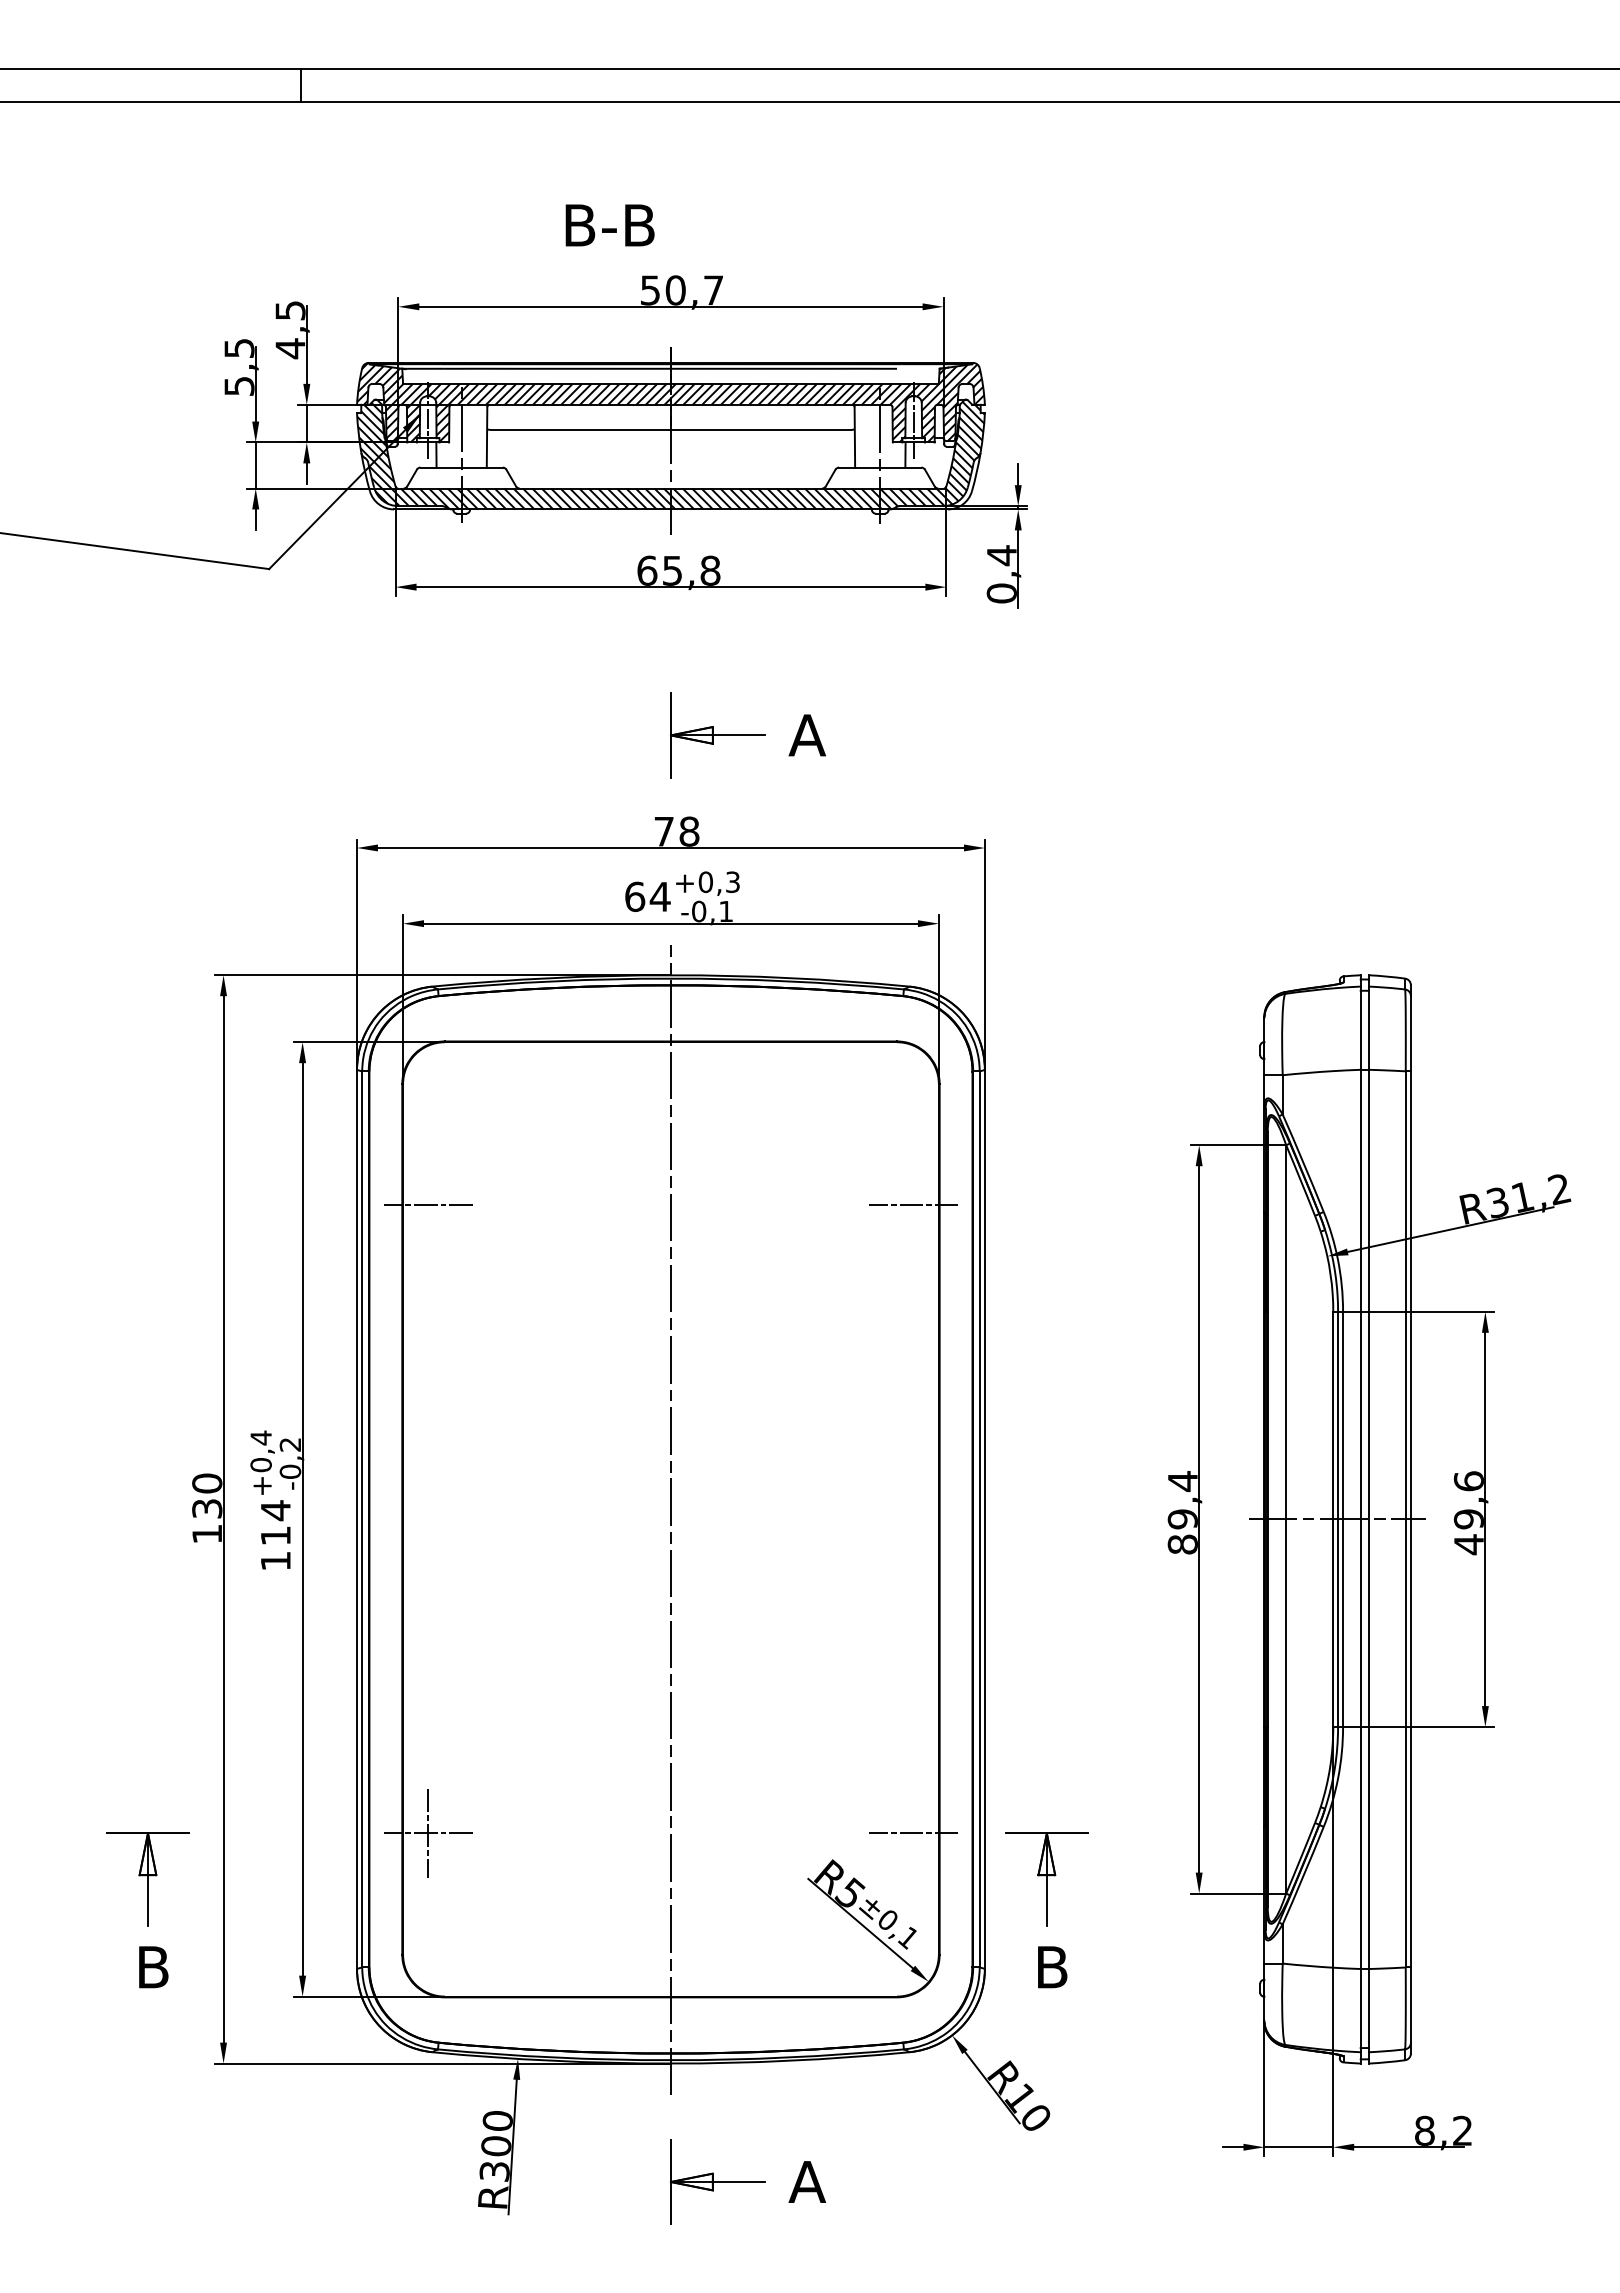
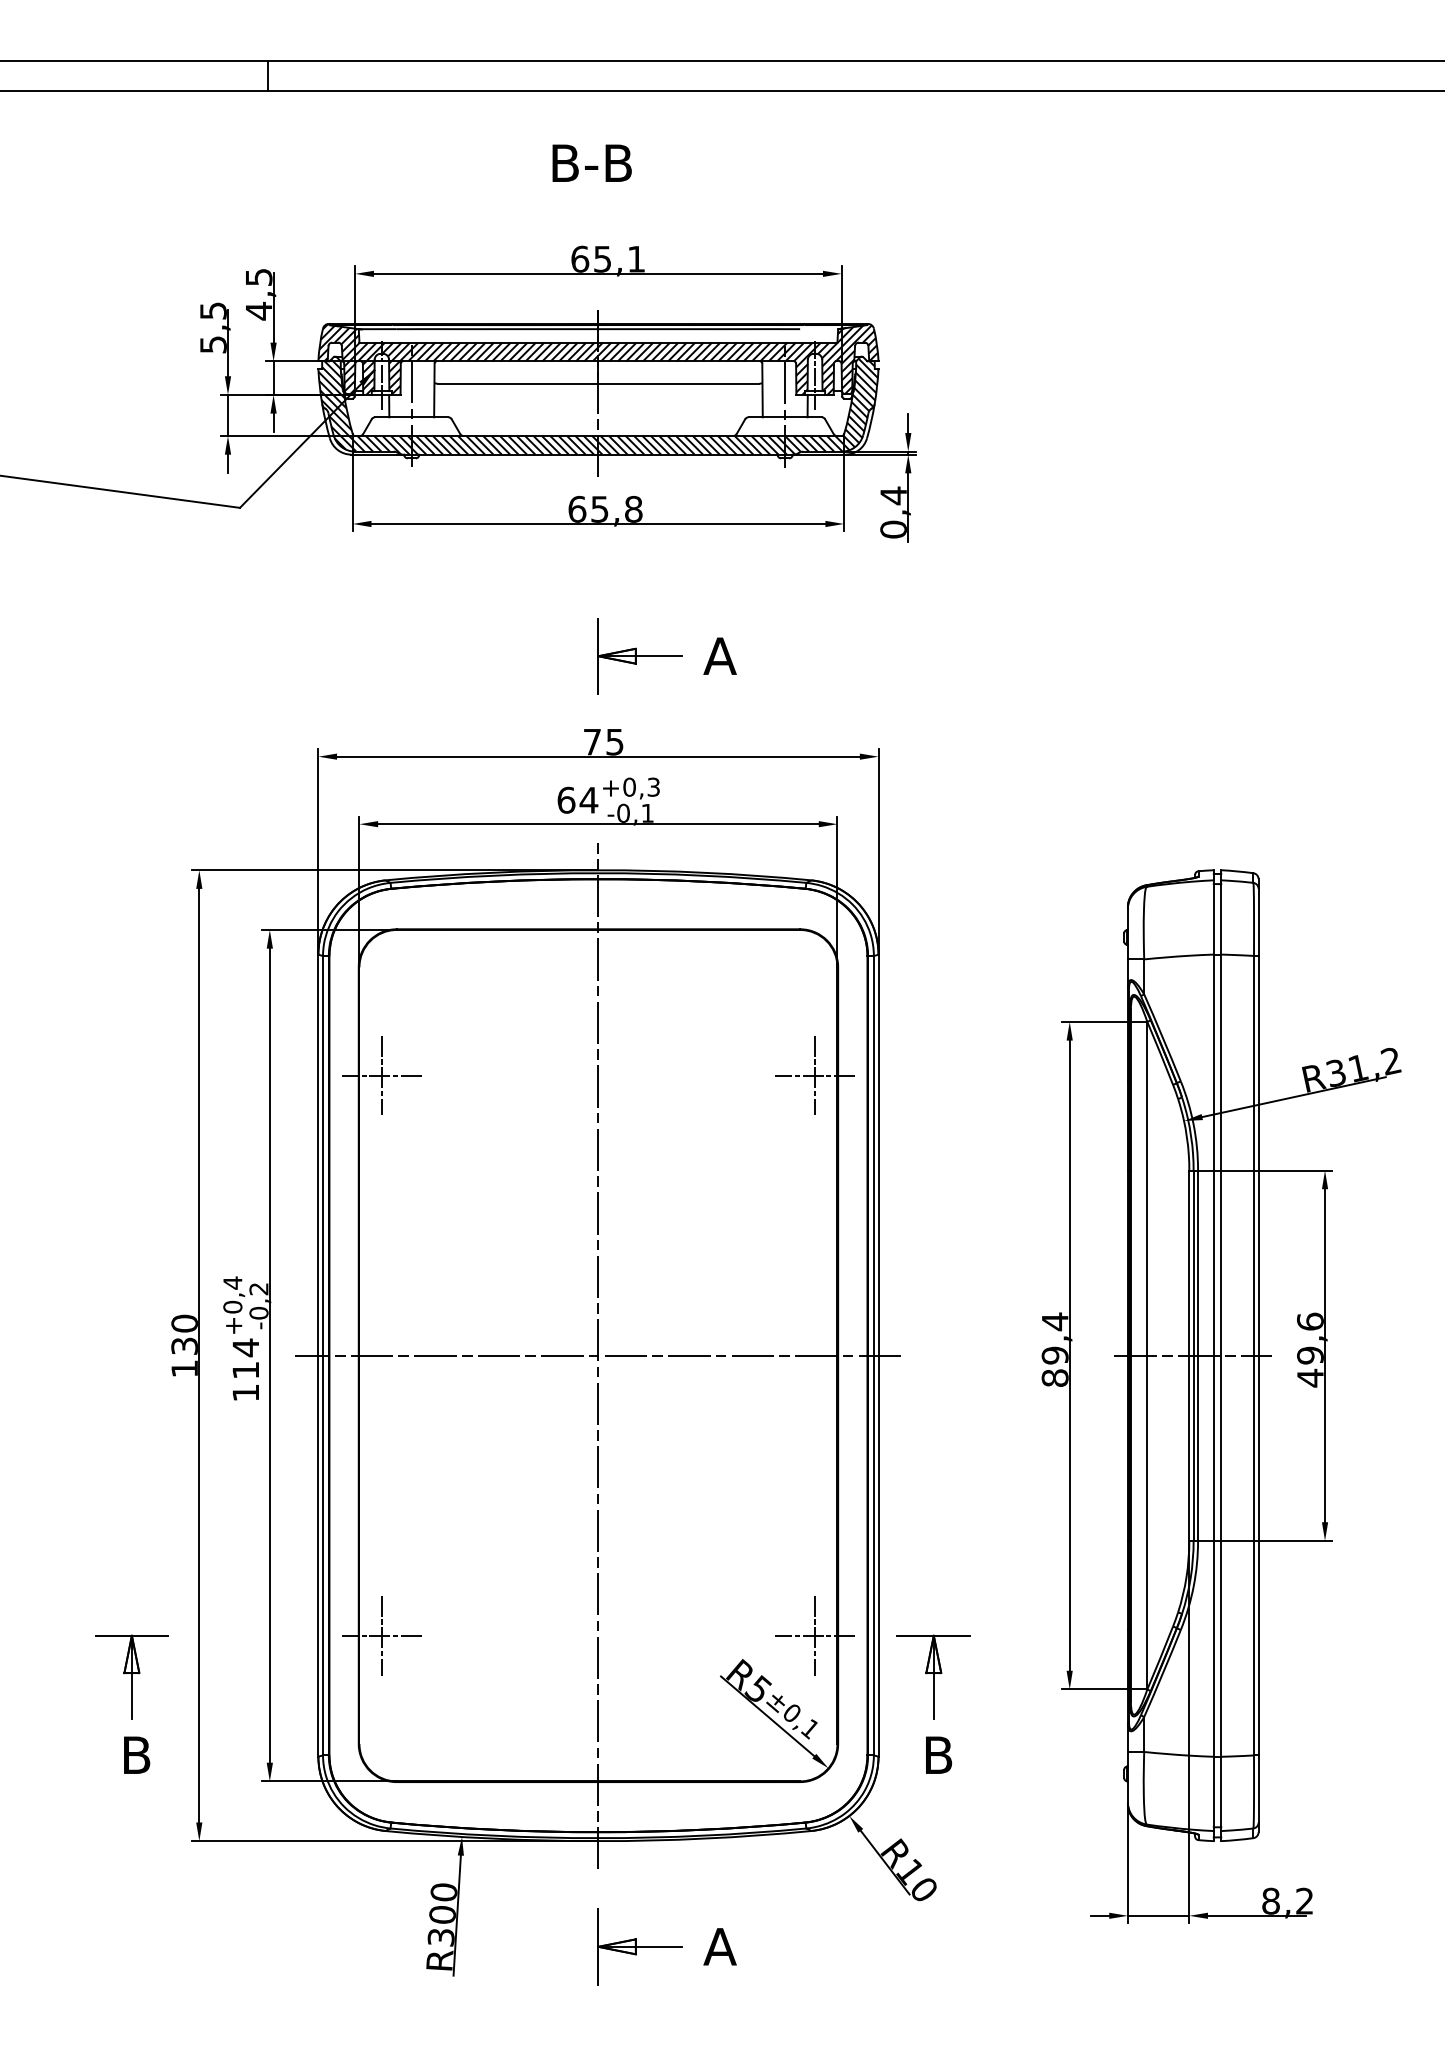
text: (609, 224) -> (591, 162), moved
text: (681, 289) -> (607, 258), 50,7 -> 65,1
text: (688, 830) -> (614, 741), 78 -> 75
line: (427, 1205) -> (381, 1075), added
line: (914, 1205) -> (815, 1075), added
line: (669, 1519) -> (597, 1355), added
line: (914, 1833) -> (815, 1635), added

